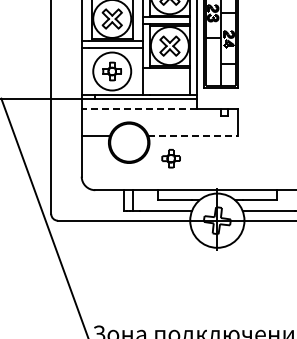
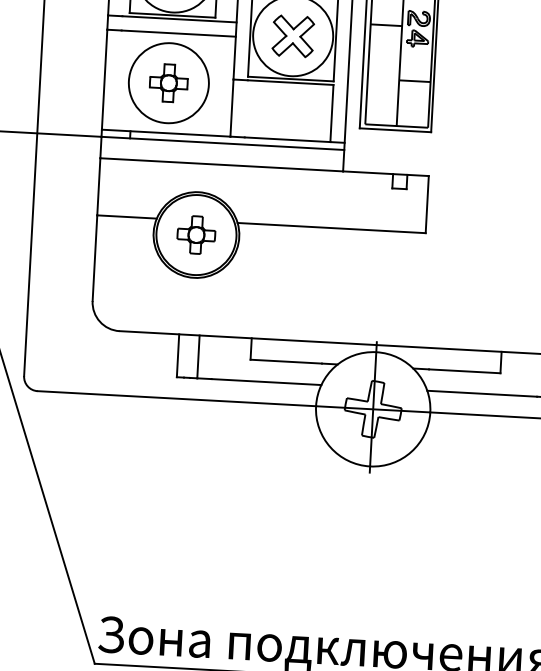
line: (139, 108) -> (222, 164), dashed -> solid
line: (193, 135) -> (332, 227), dashed -> solid
part: (170, 158) -> (195, 234), moved

